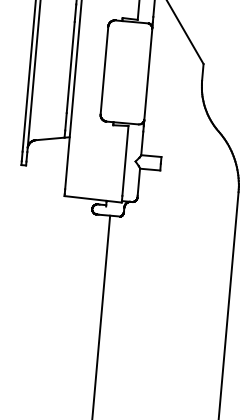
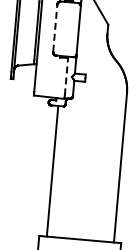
line: (104, 70) -> (55, 28), solid -> dashed
line: (125, 160) -> (66, 76), solid -> dashed

